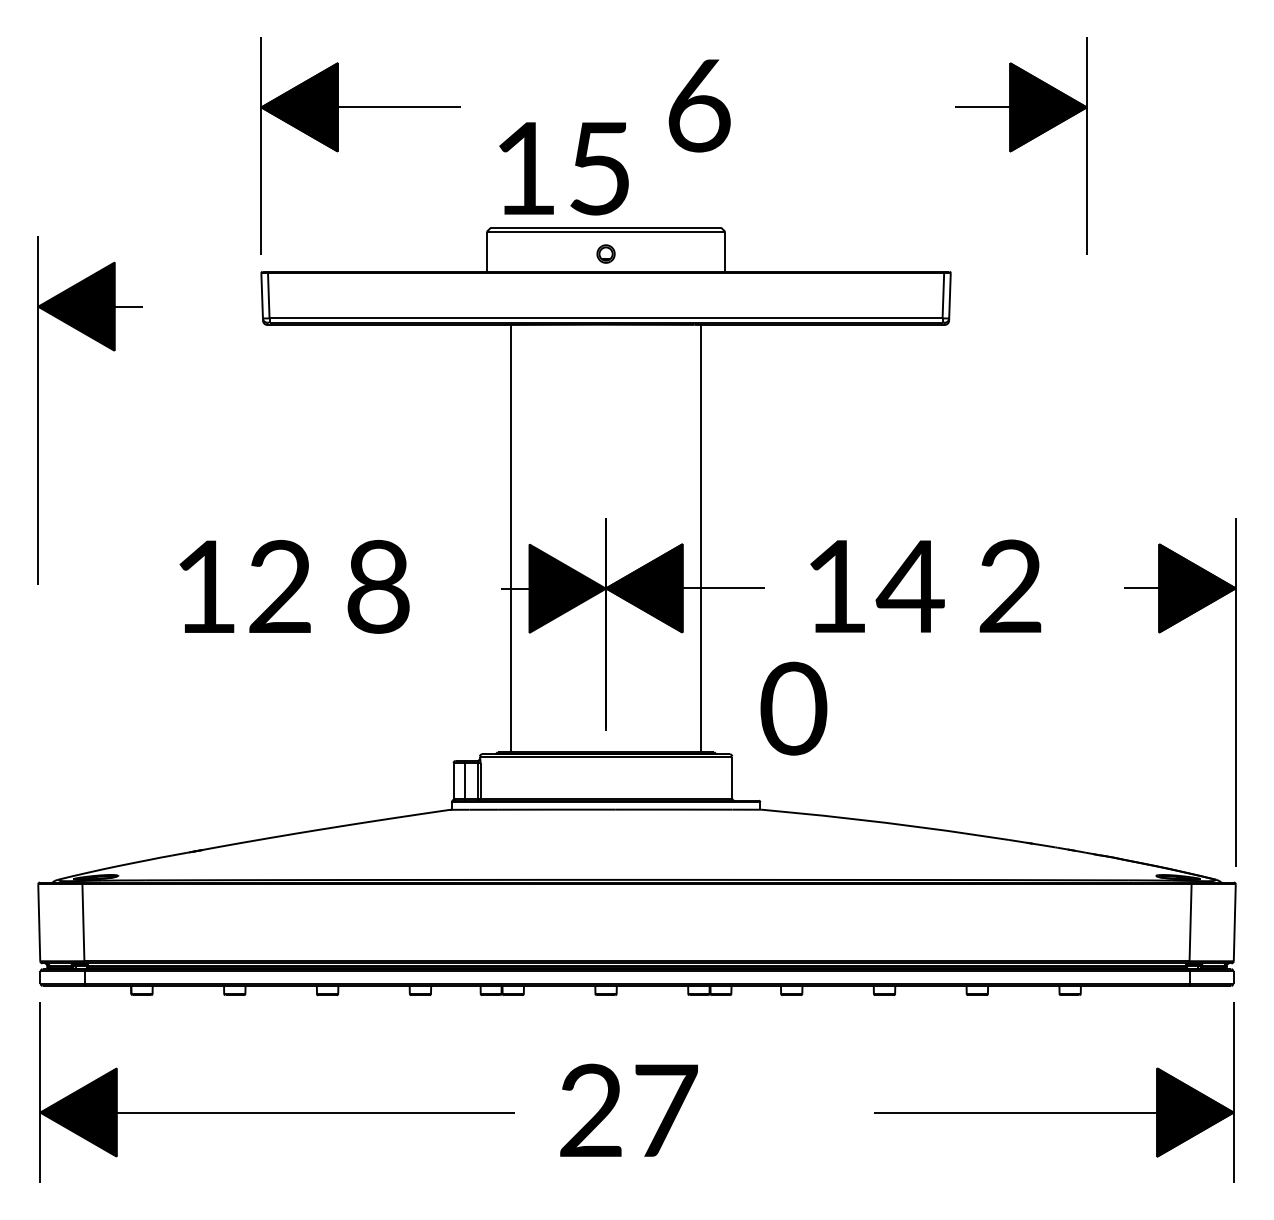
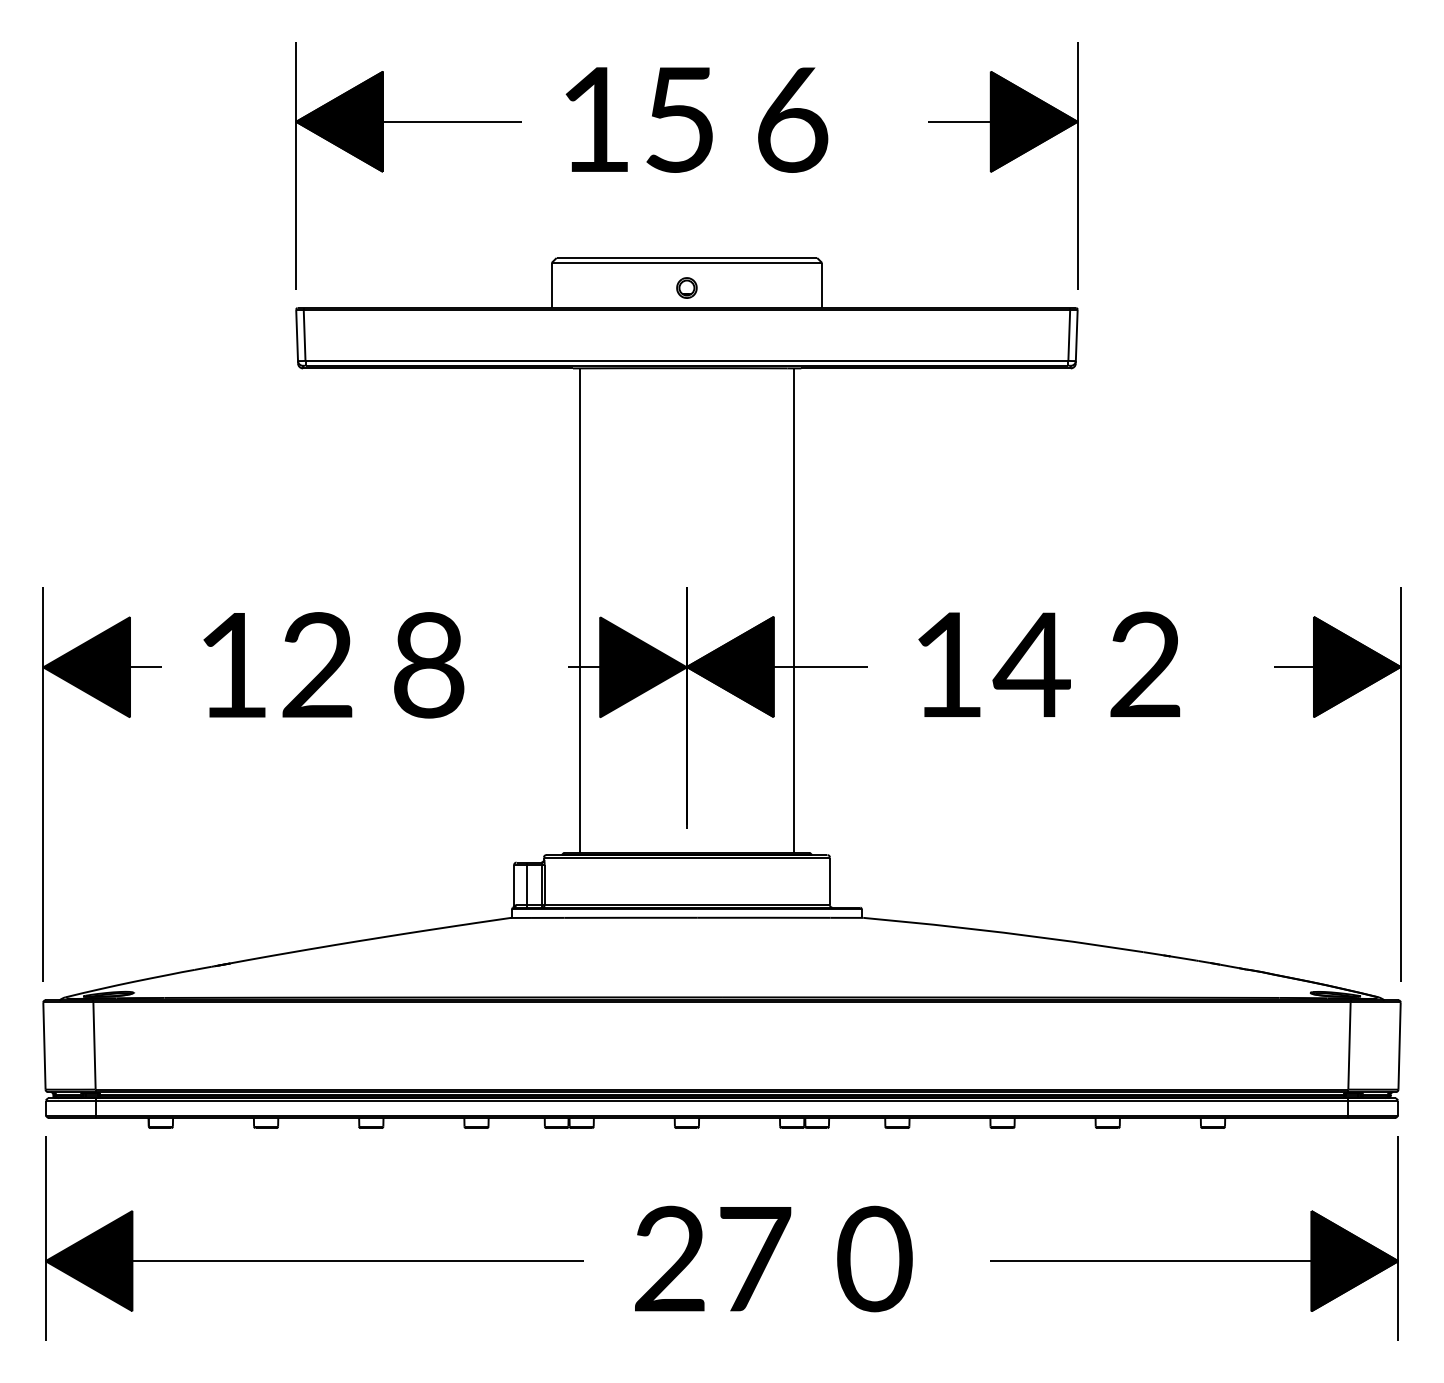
part: (1021, 145) -> (1003, 164), moved
text: (563, 168) -> (638, 119), moved
part: (38, 410) -> (43, 785), moved
text: (793, 708) -> (874, 1258), moved

